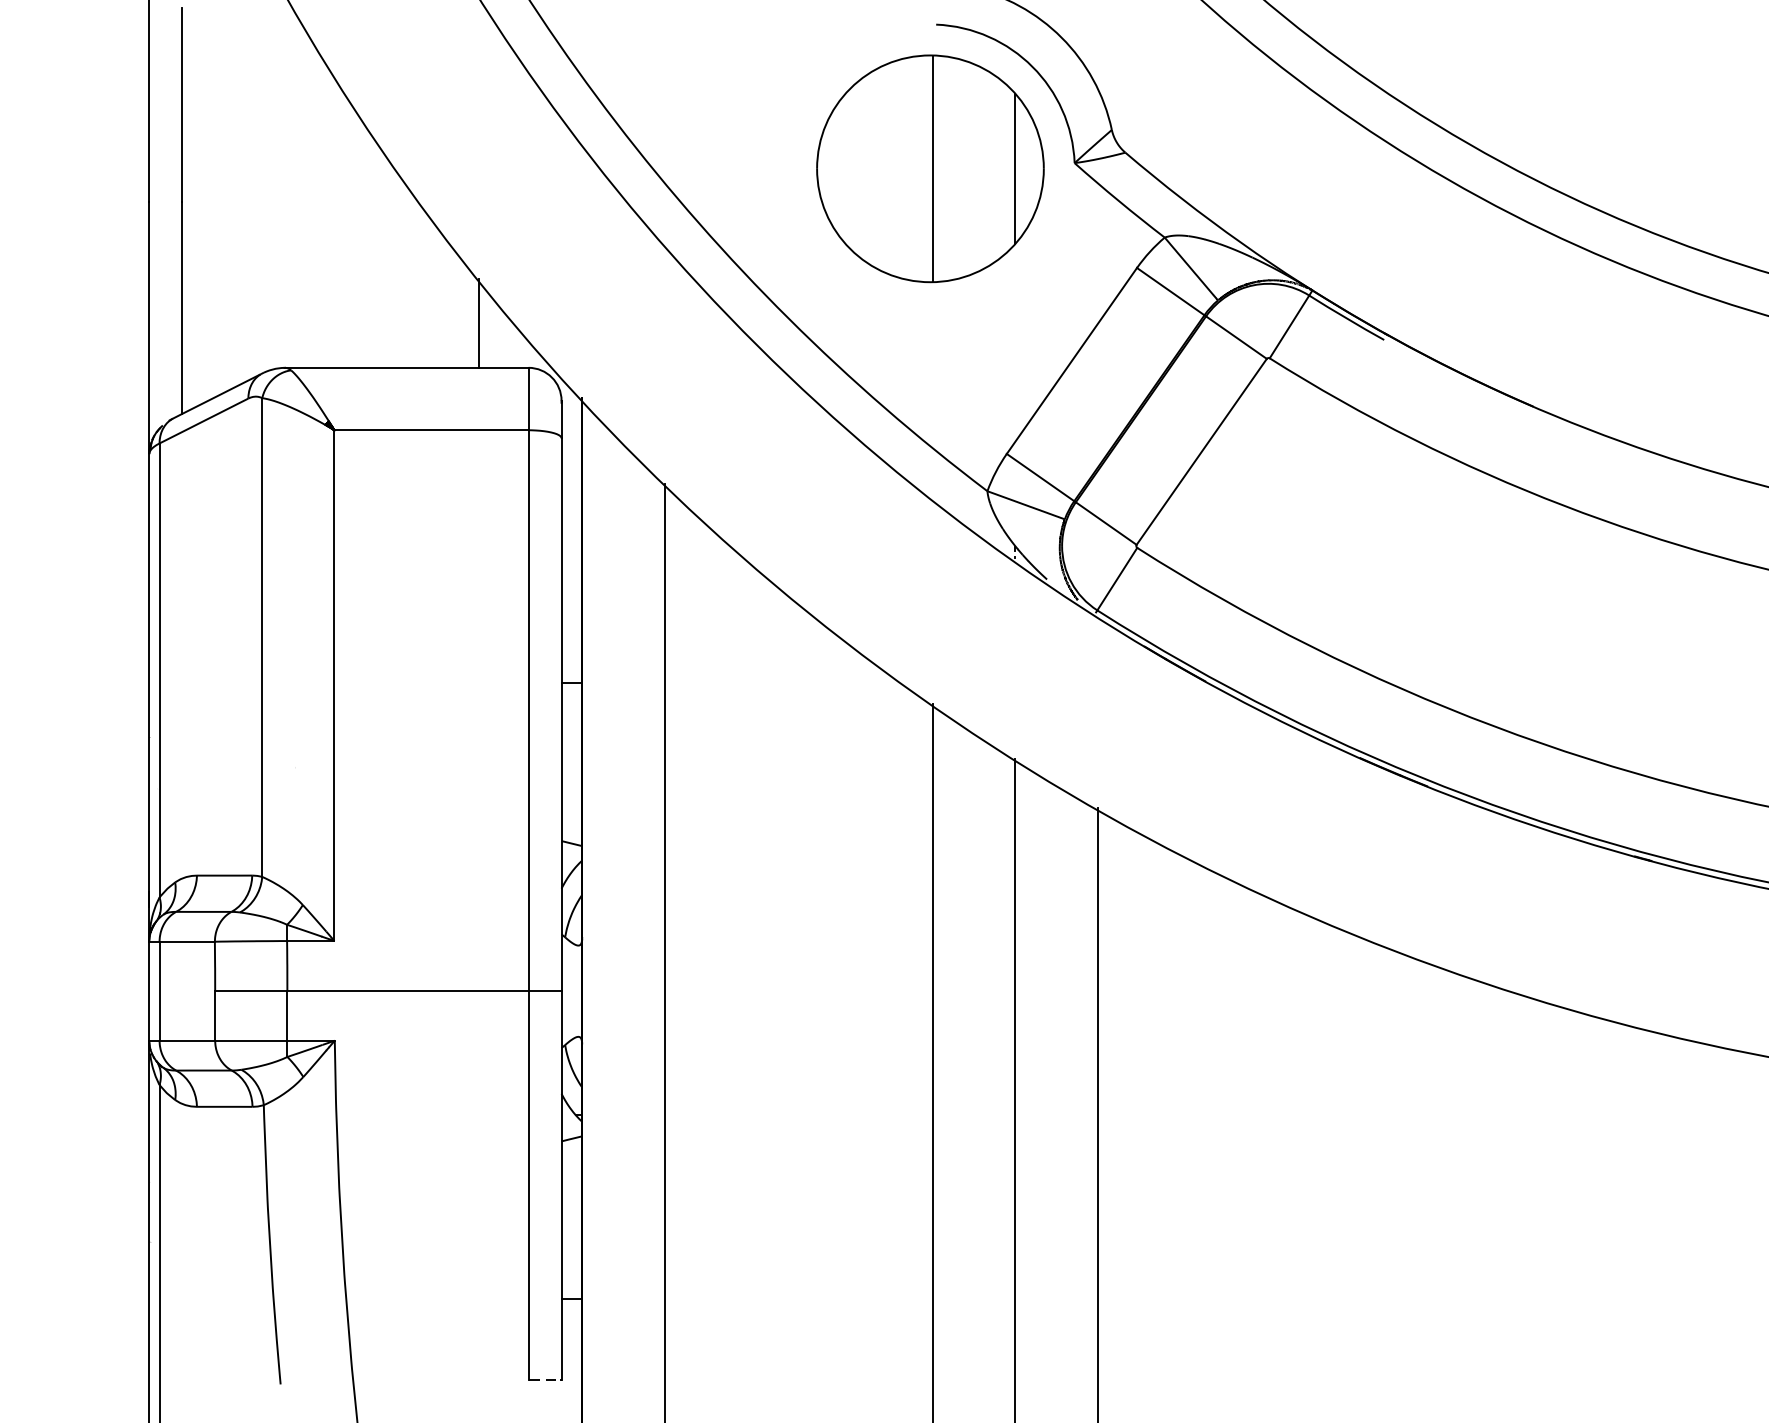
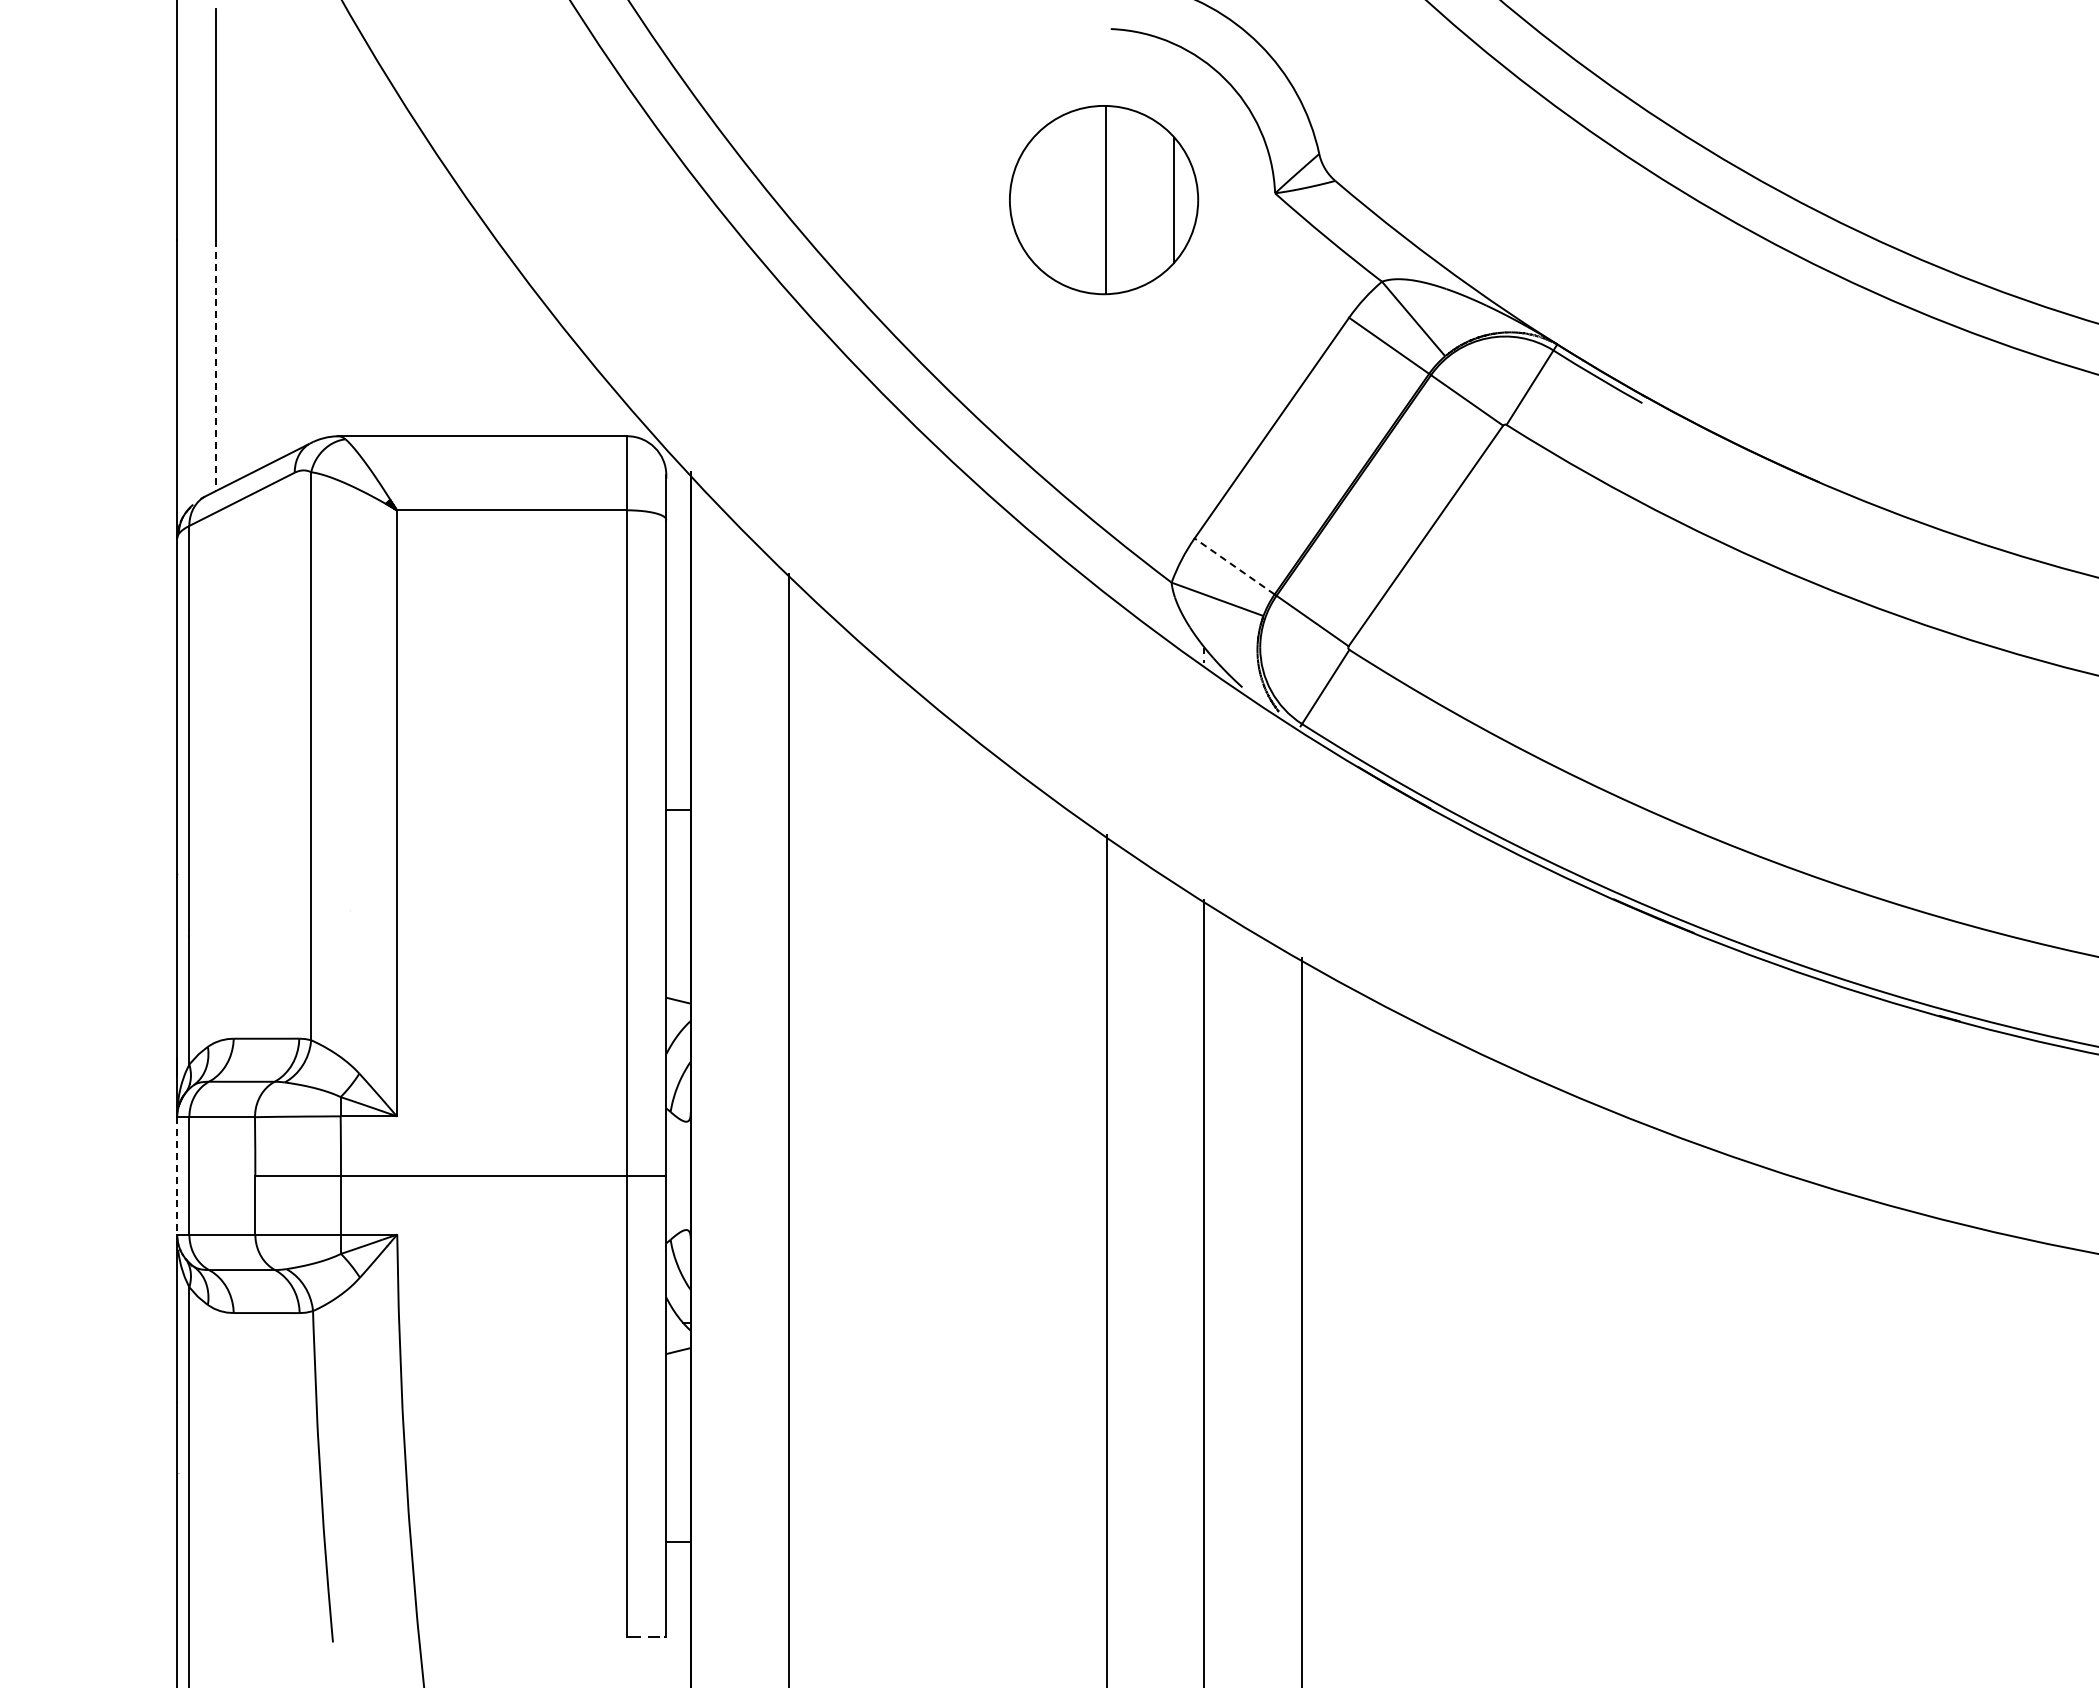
part: (930, 168) -> (1103, 199), size x0.7
line: (182, 308) -> (216, 365), solid -> dashed
line: (479, 323) -> (568, 383), removed
line: (1040, 477) -> (1234, 566), solid -> dashed
line: (149, 990) -> (177, 1175), solid -> dashed

